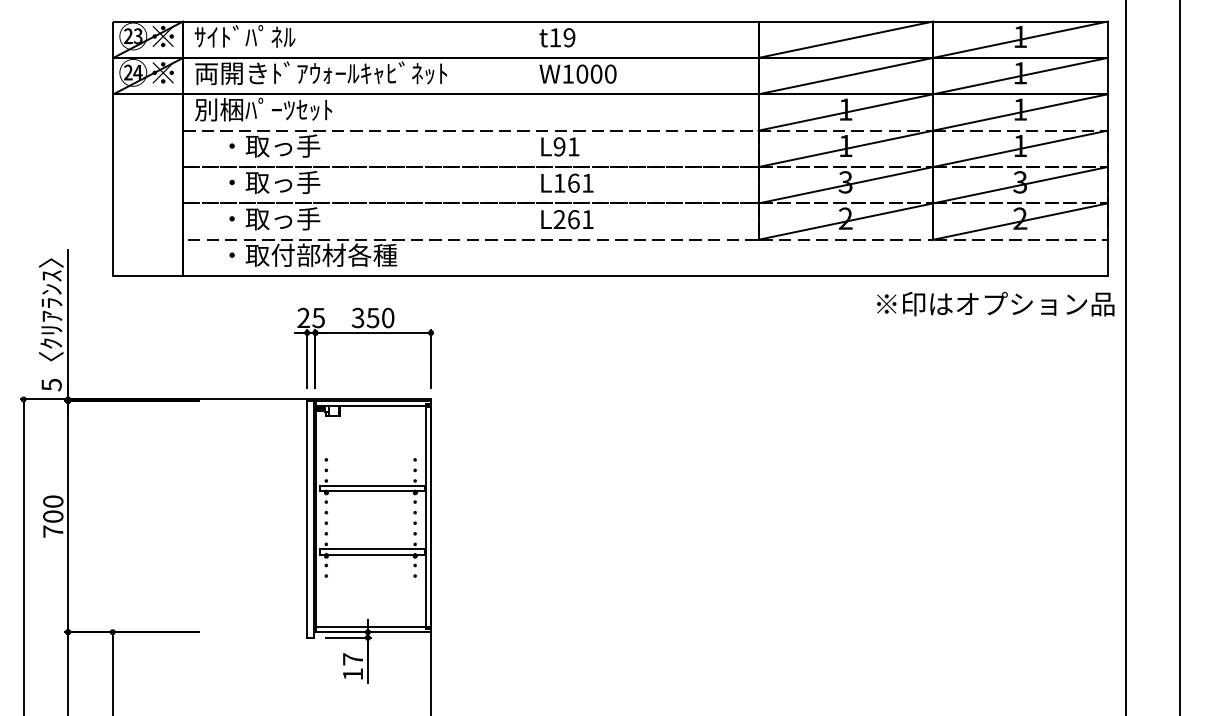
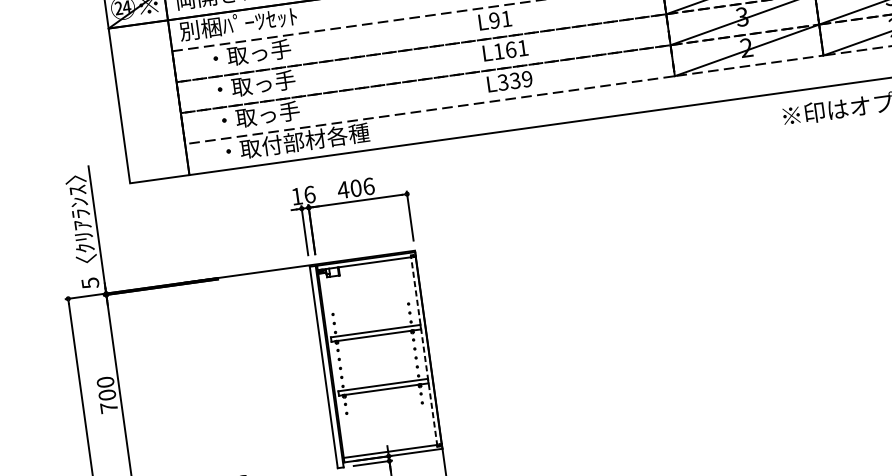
text: (573, 219) -> (515, 80), L261 -> L339
text: (311, 317) -> (303, 195), 25 -> 16
text: (372, 317) -> (355, 187), 350 -> 406
line: (425, 516) -> (424, 351), solid -> dashed

